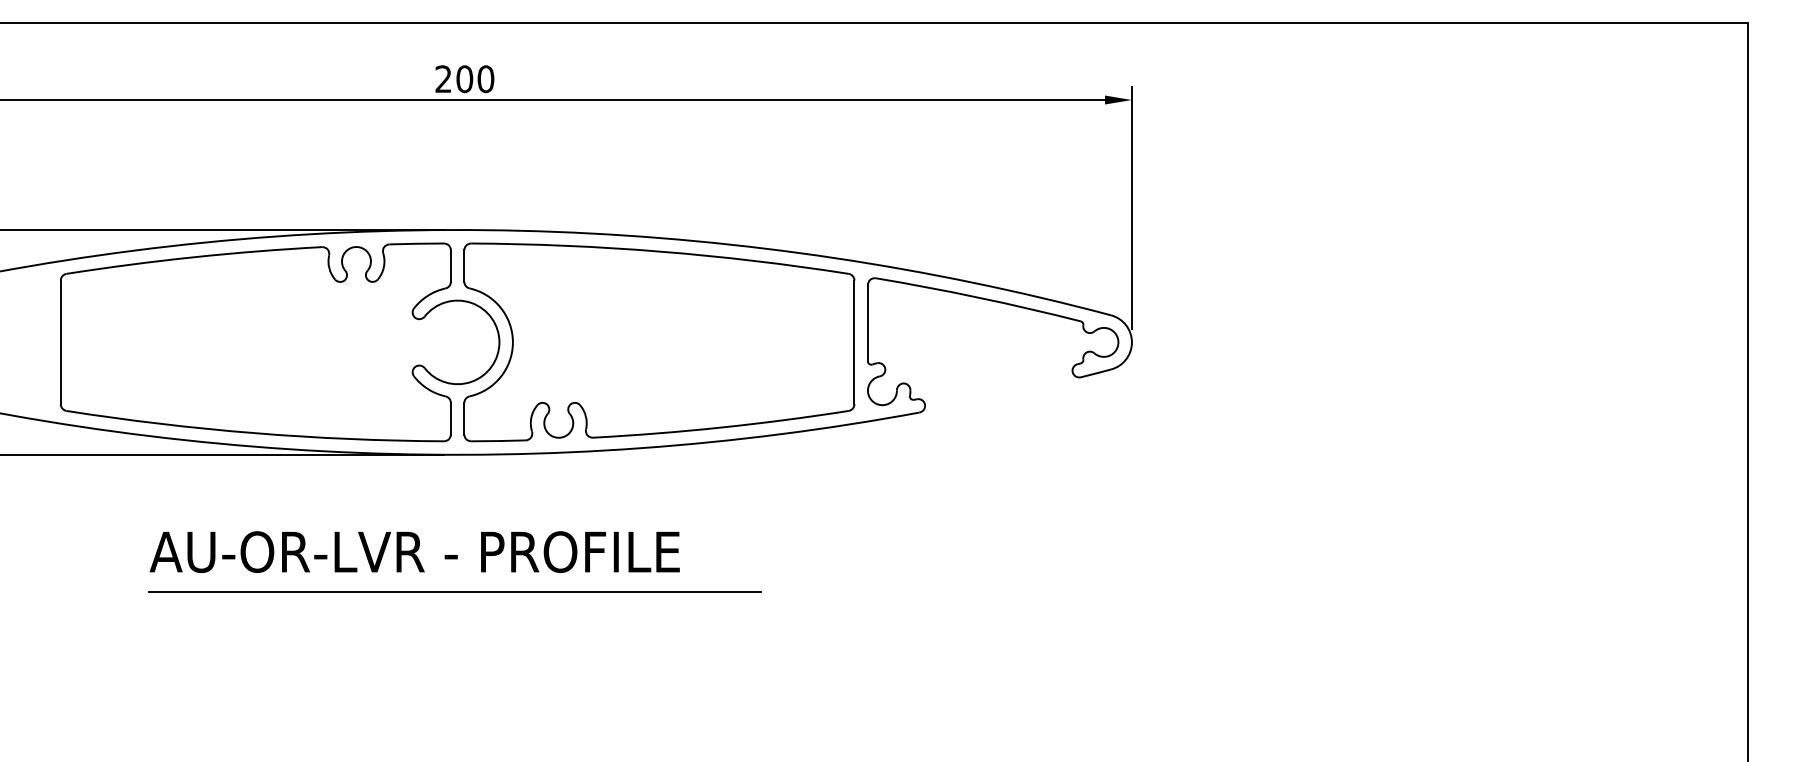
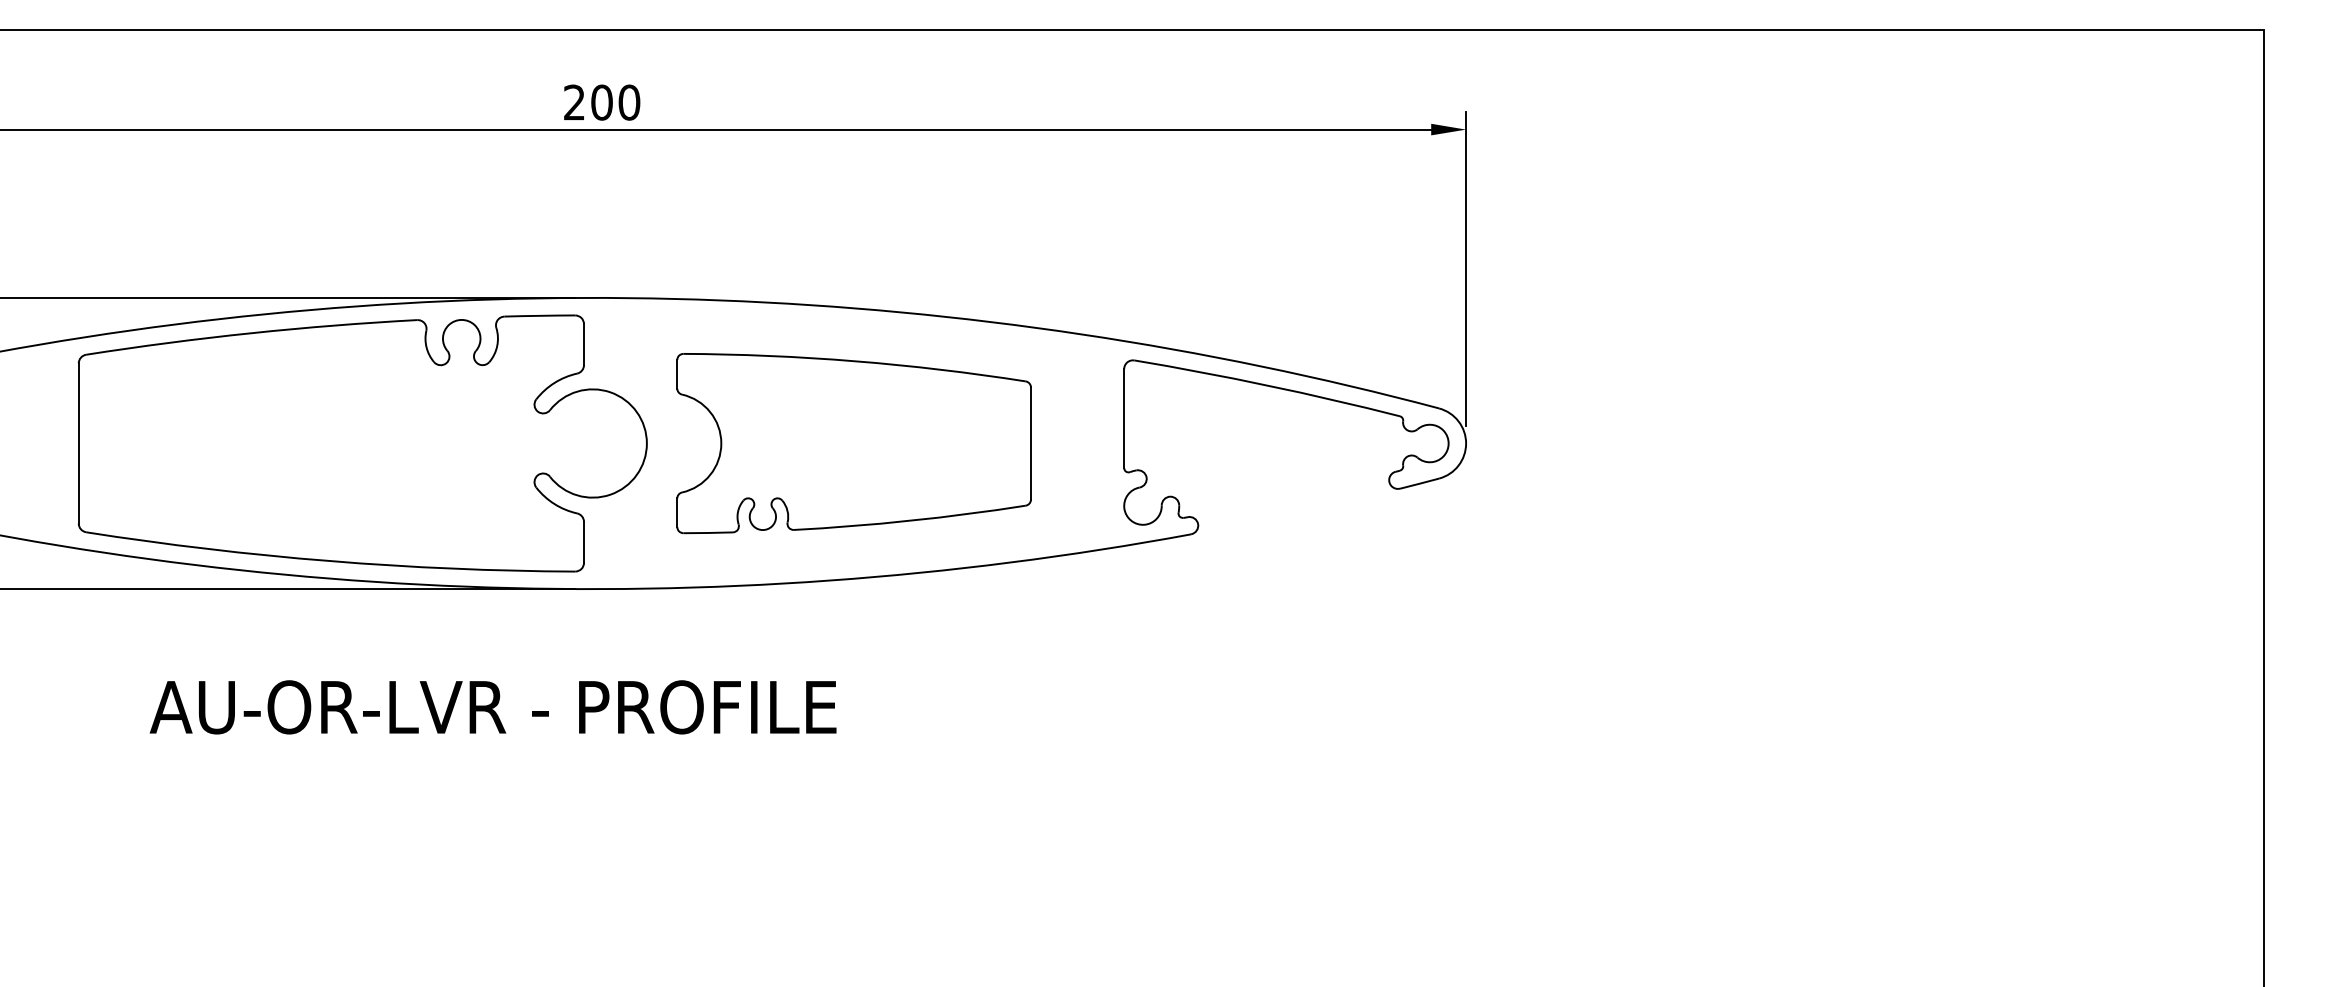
part: (659, 342) -> (854, 443), size x0.7
text: (414, 551) -> (492, 706), moved
line: (455, 592) -> (589, 767), removed

